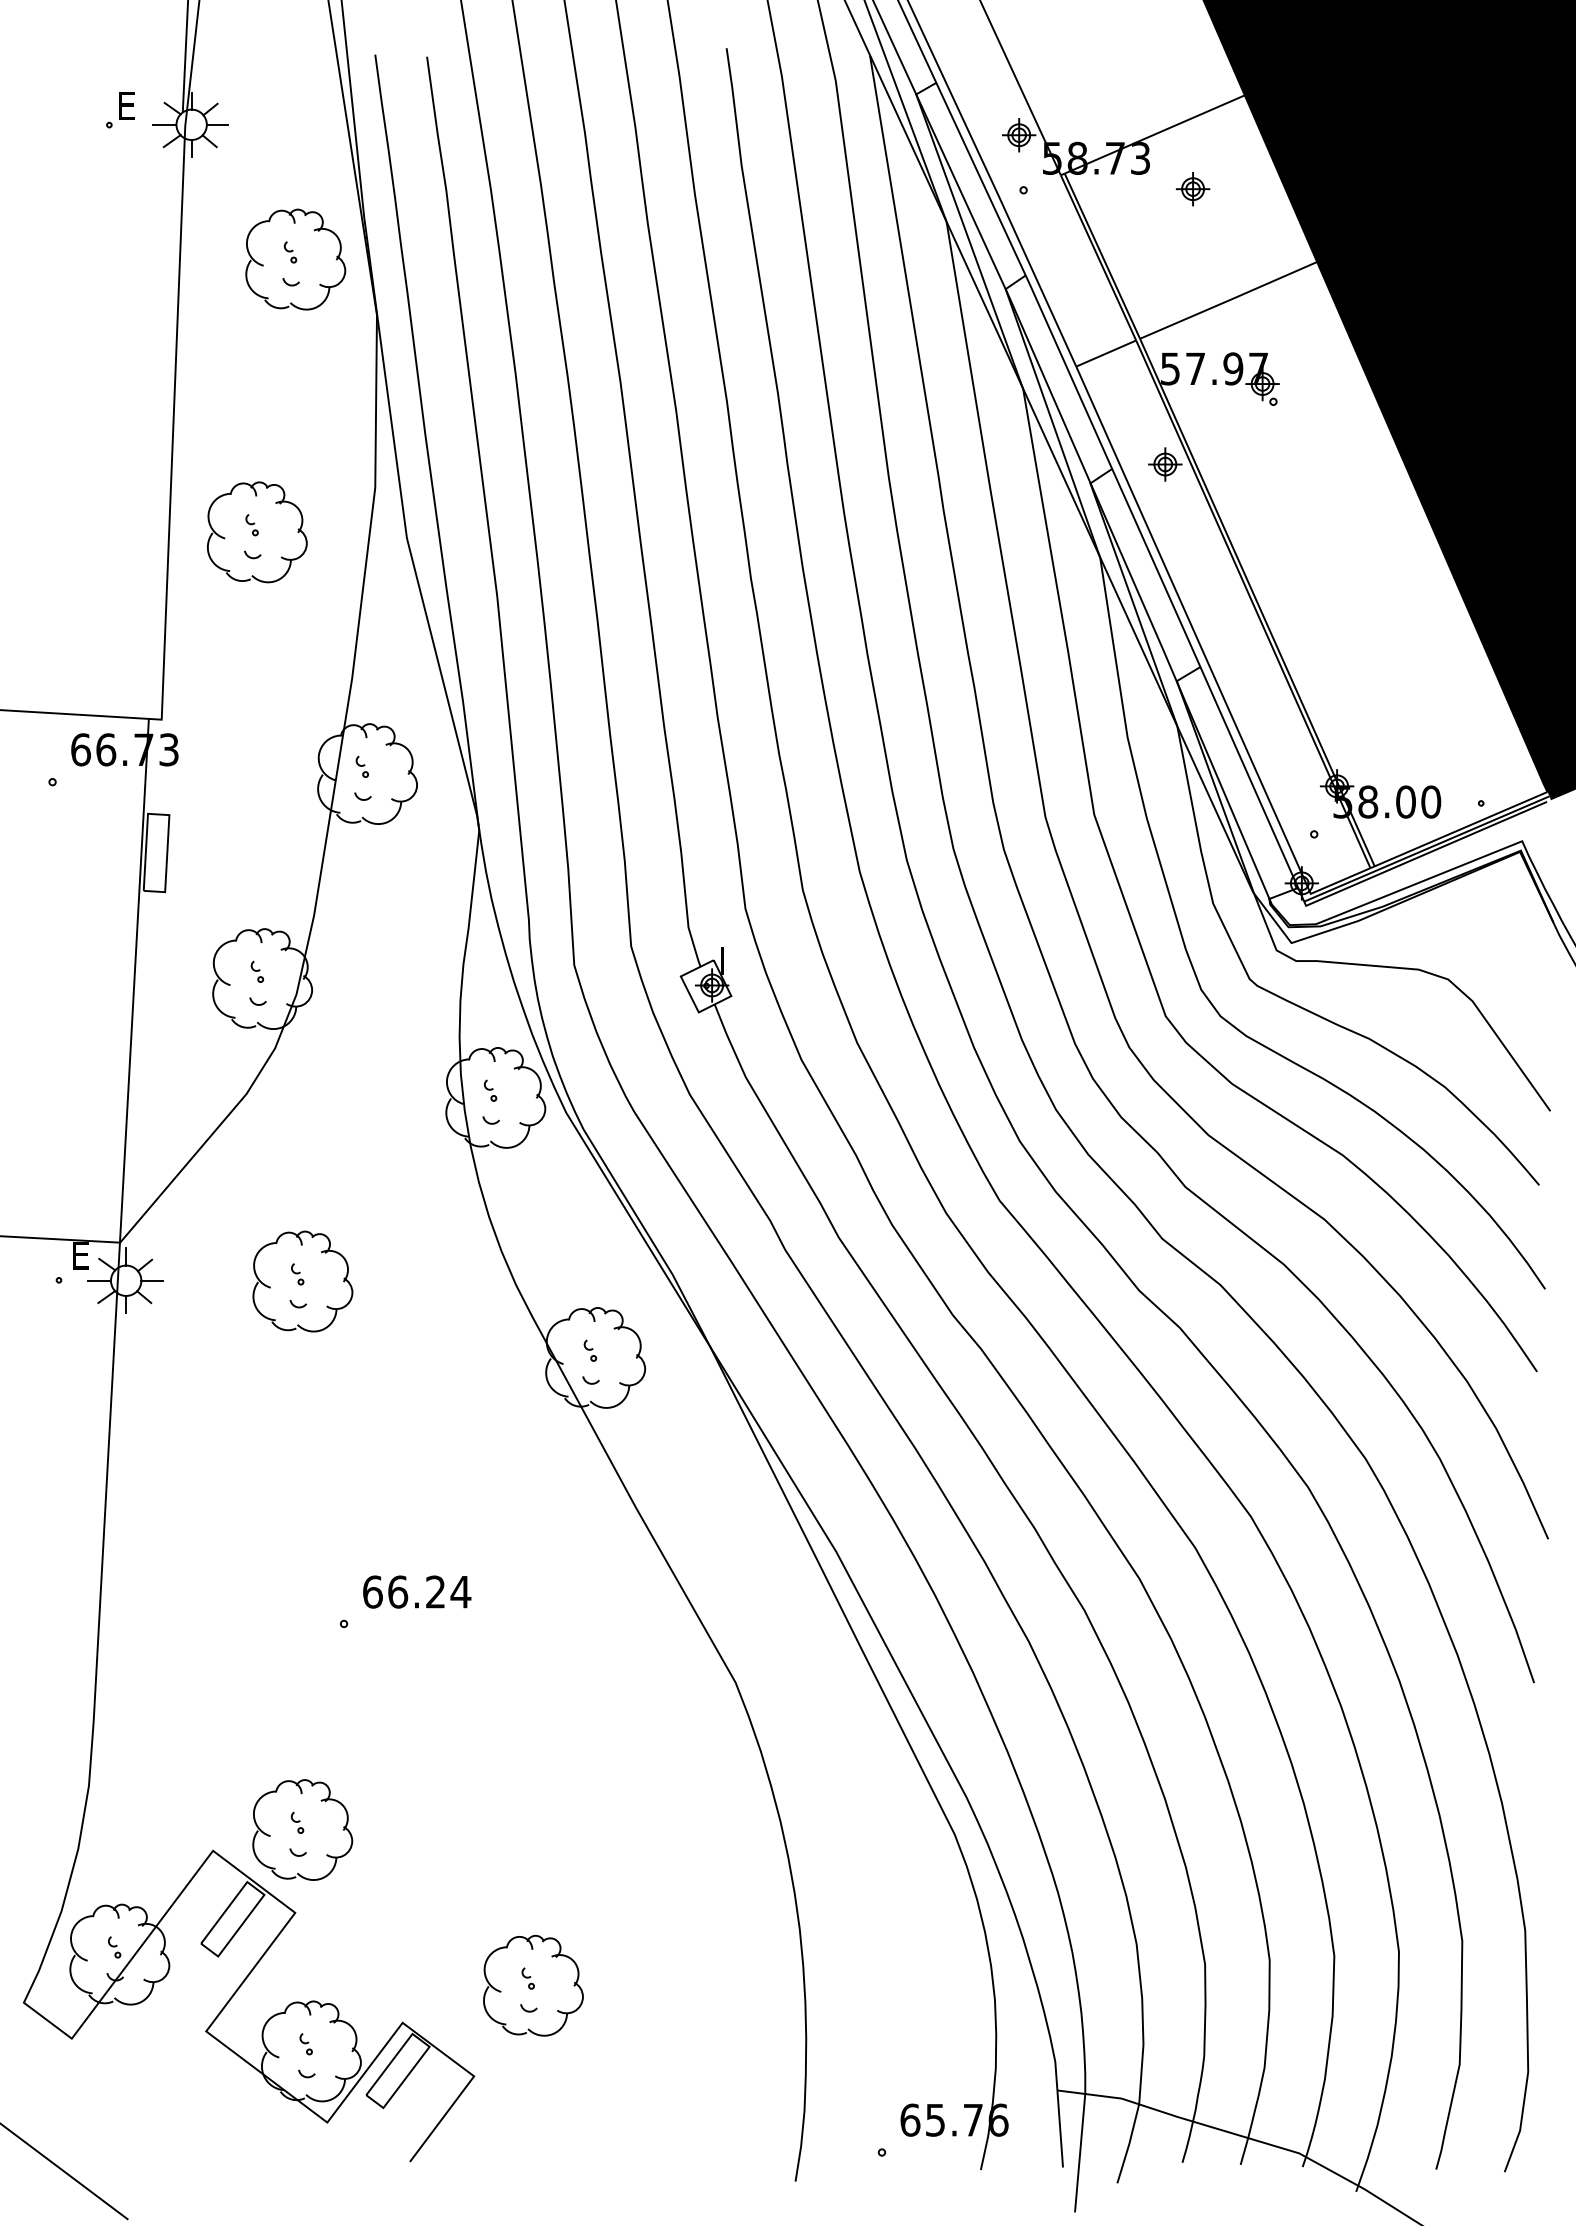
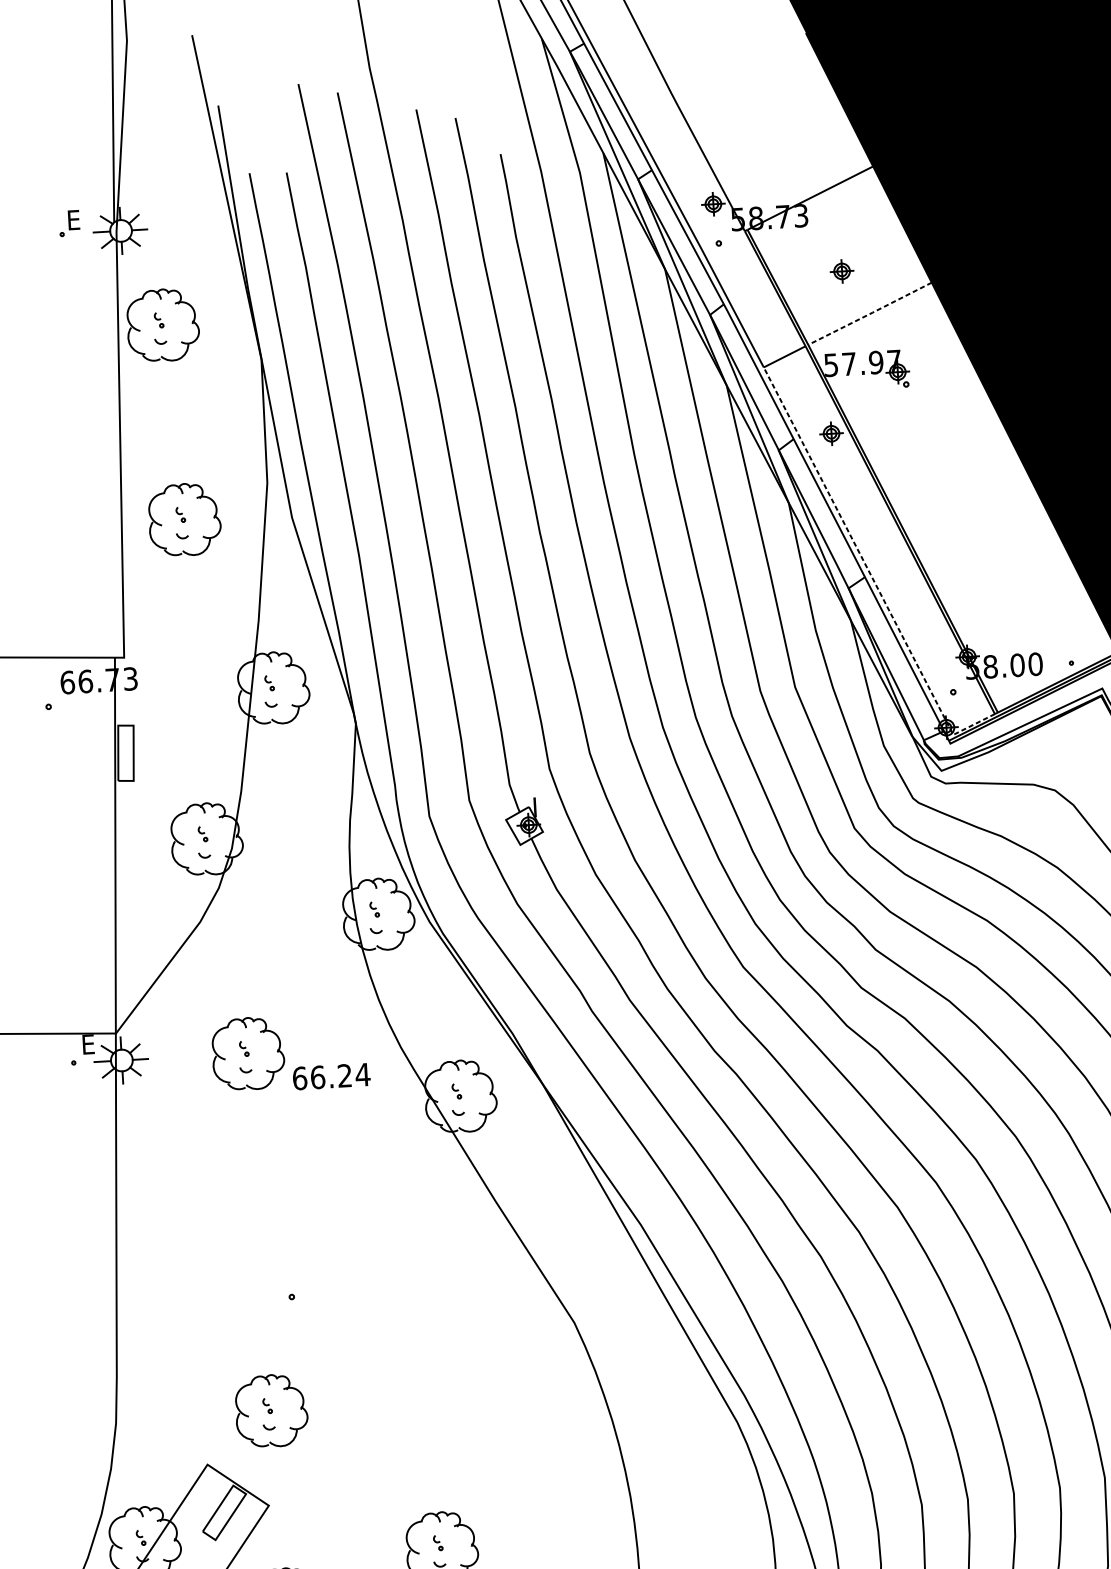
part: (1193, 189) -> (842, 271), moved
part: (295, 259) -> (162, 325), moved
line: (1228, 300) -> (869, 313), solid -> dashed
line: (1206, 660) -> (869, 572), solid -> dashed
text: (417, 1591) -> (331, 1076), moved
part: (302, 1829) -> (271, 1410), moved

